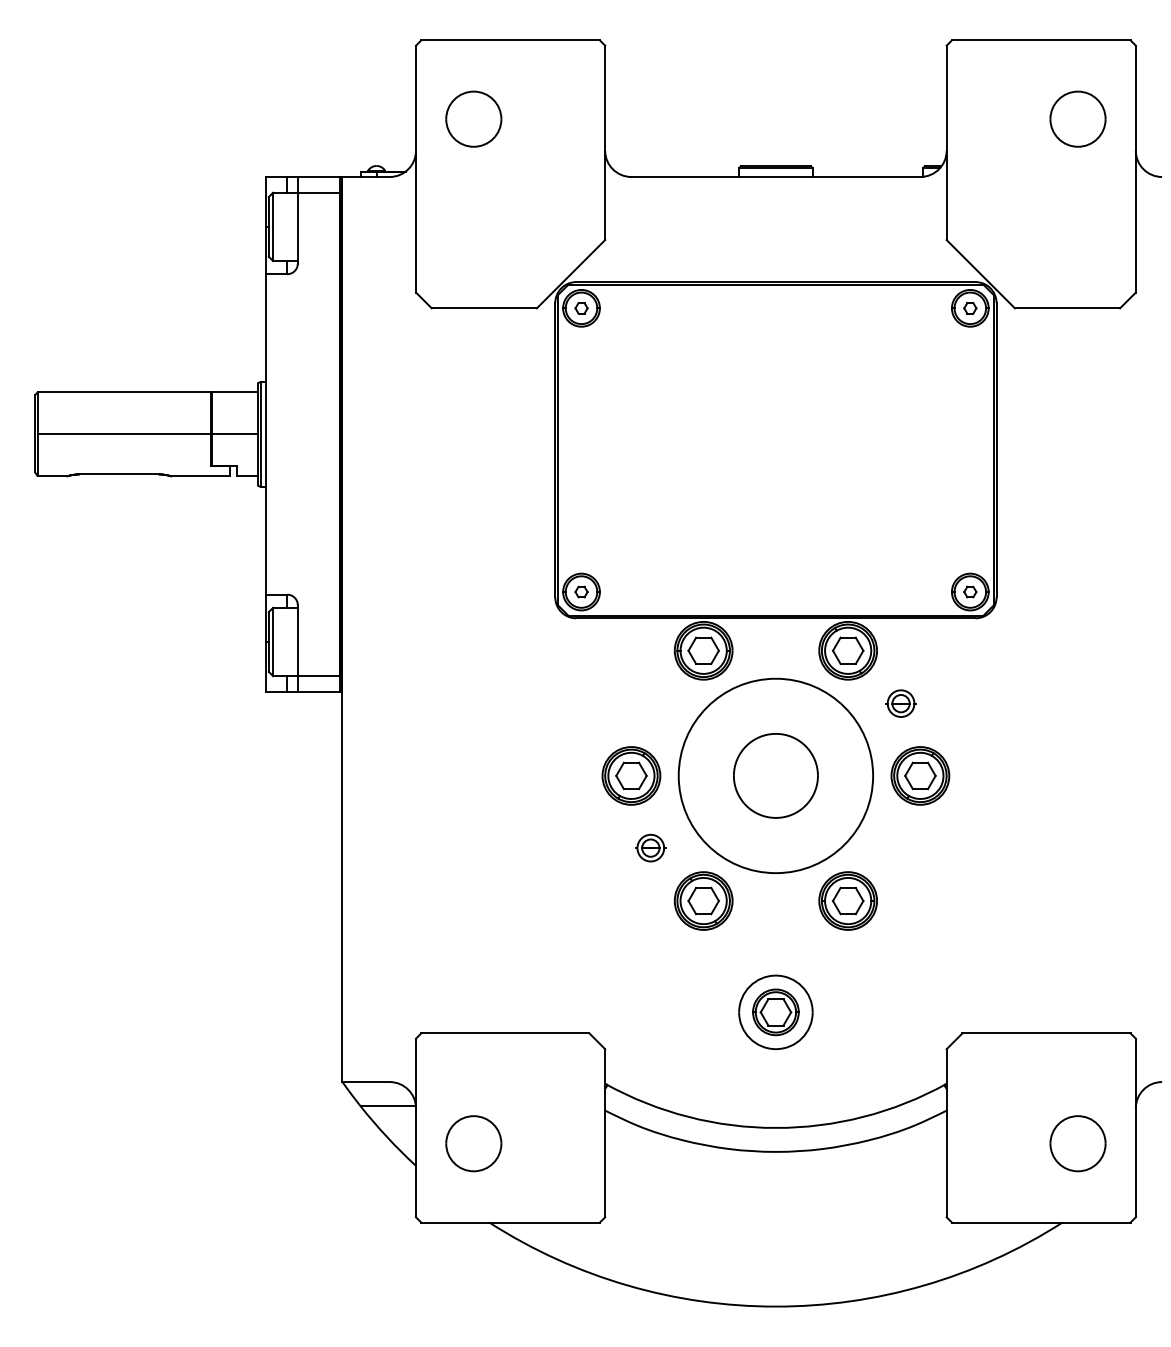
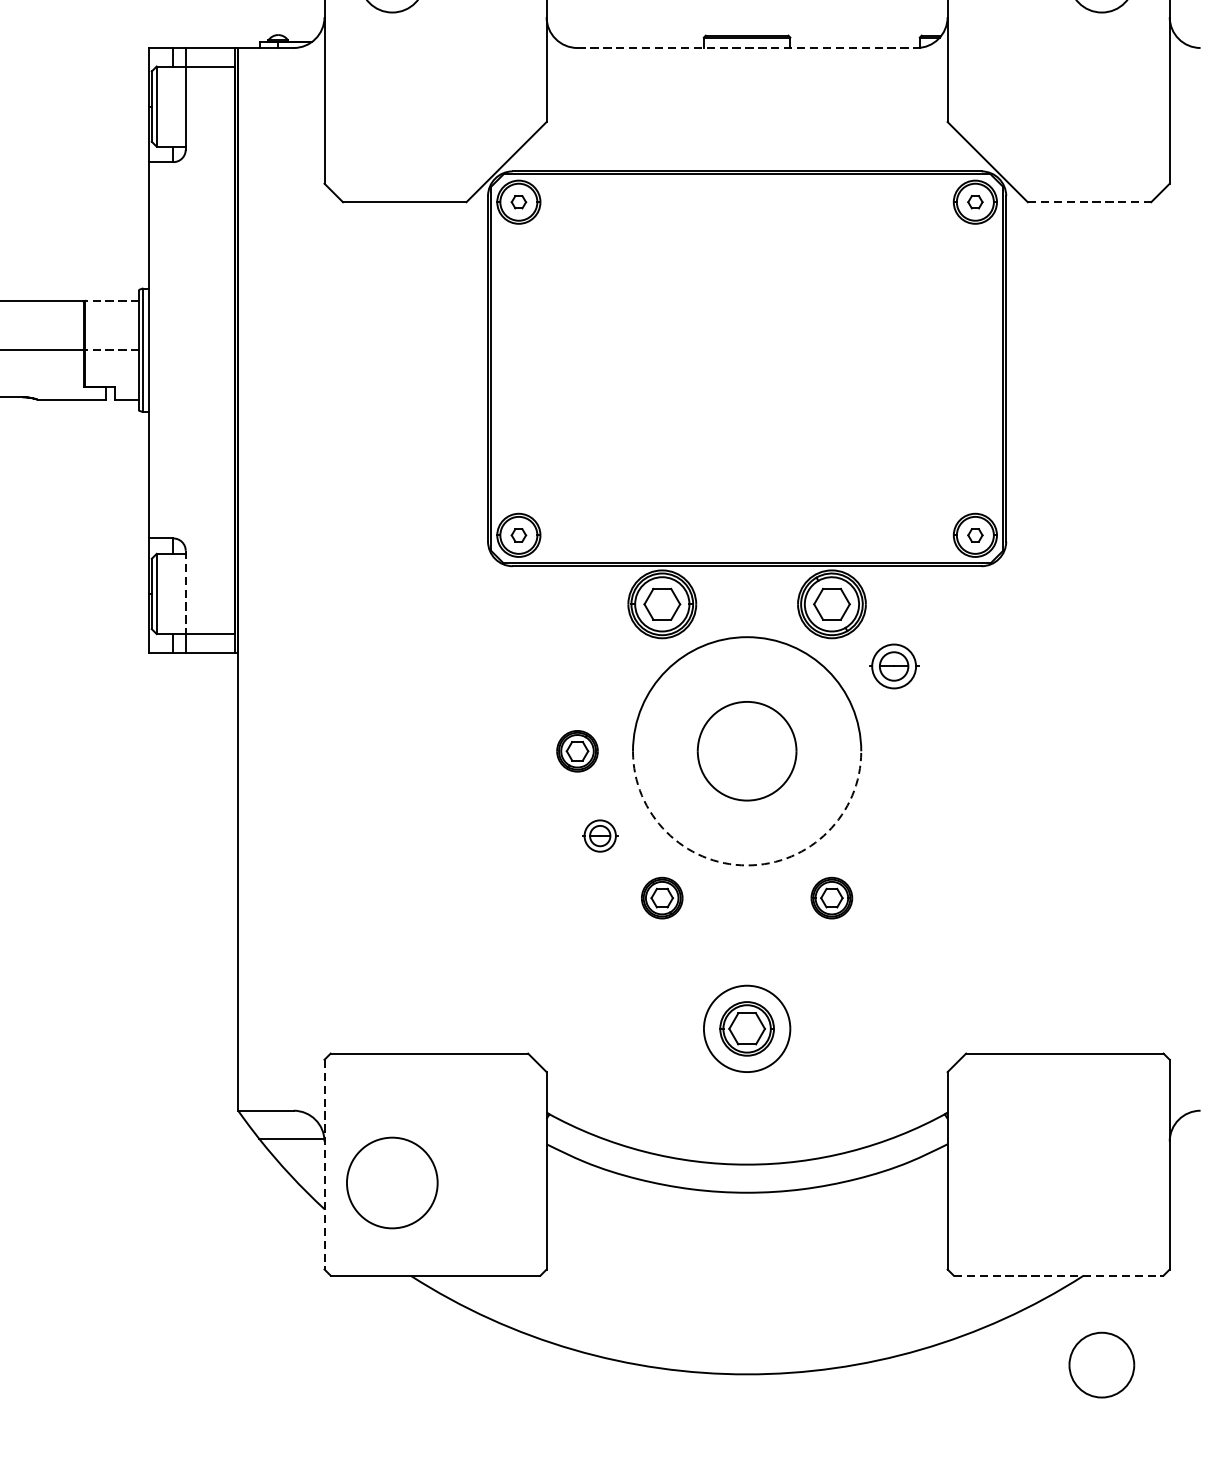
line: (776, 177) -> (747, 48), solid -> dashed
line: (1067, 308) -> (1089, 202), solid -> dashed
line: (234, 392) -> (111, 301), solid -> dashed
line: (234, 434) -> (111, 350), solid -> dashed
line: (297, 641) -> (185, 593), solid -> dashed
part: (900, 703) -> (893, 666), size x1.4
part: (631, 775) -> (577, 750), size x0.6
part: (920, 775) -> (916, 750), removed
arc: (775, 873) -> (746, 865), solid -> dashed
part: (703, 900) -> (662, 897), size x0.6
part: (847, 900) -> (831, 897), size x0.6
line: (416, 1128) -> (325, 1165), solid -> dashed
part: (473, 1143) -> (392, 1182), size x1.4
part: (1077, 1143) -> (1101, 1364), moved
line: (1041, 1222) -> (1058, 1275), solid -> dashed

